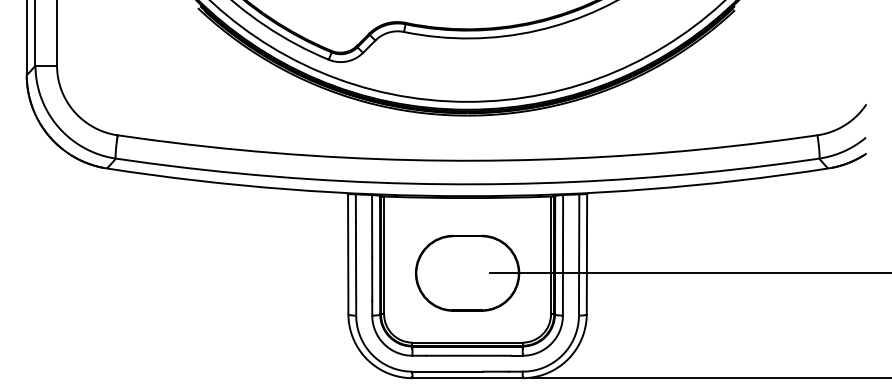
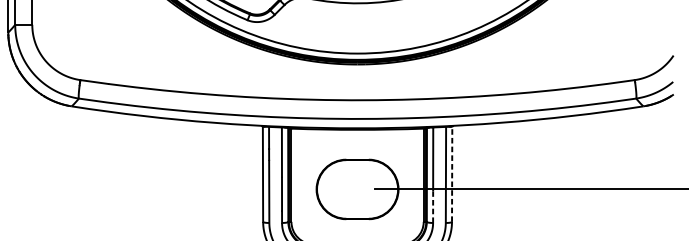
line: (586, 253) -> (451, 173), solid -> dashed
line: (562, 295) -> (432, 207), solid -> dashed

